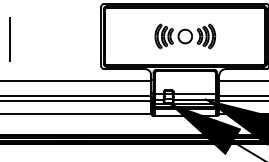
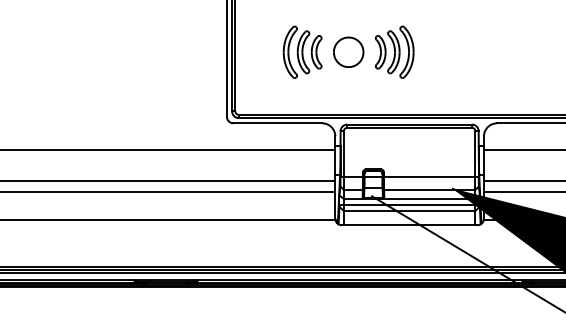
part: (185, 36) -> (349, 52), moved
line: (10, 39) -> (29, 58), removed
fill: (204, 128) -> (451, 252), removed

